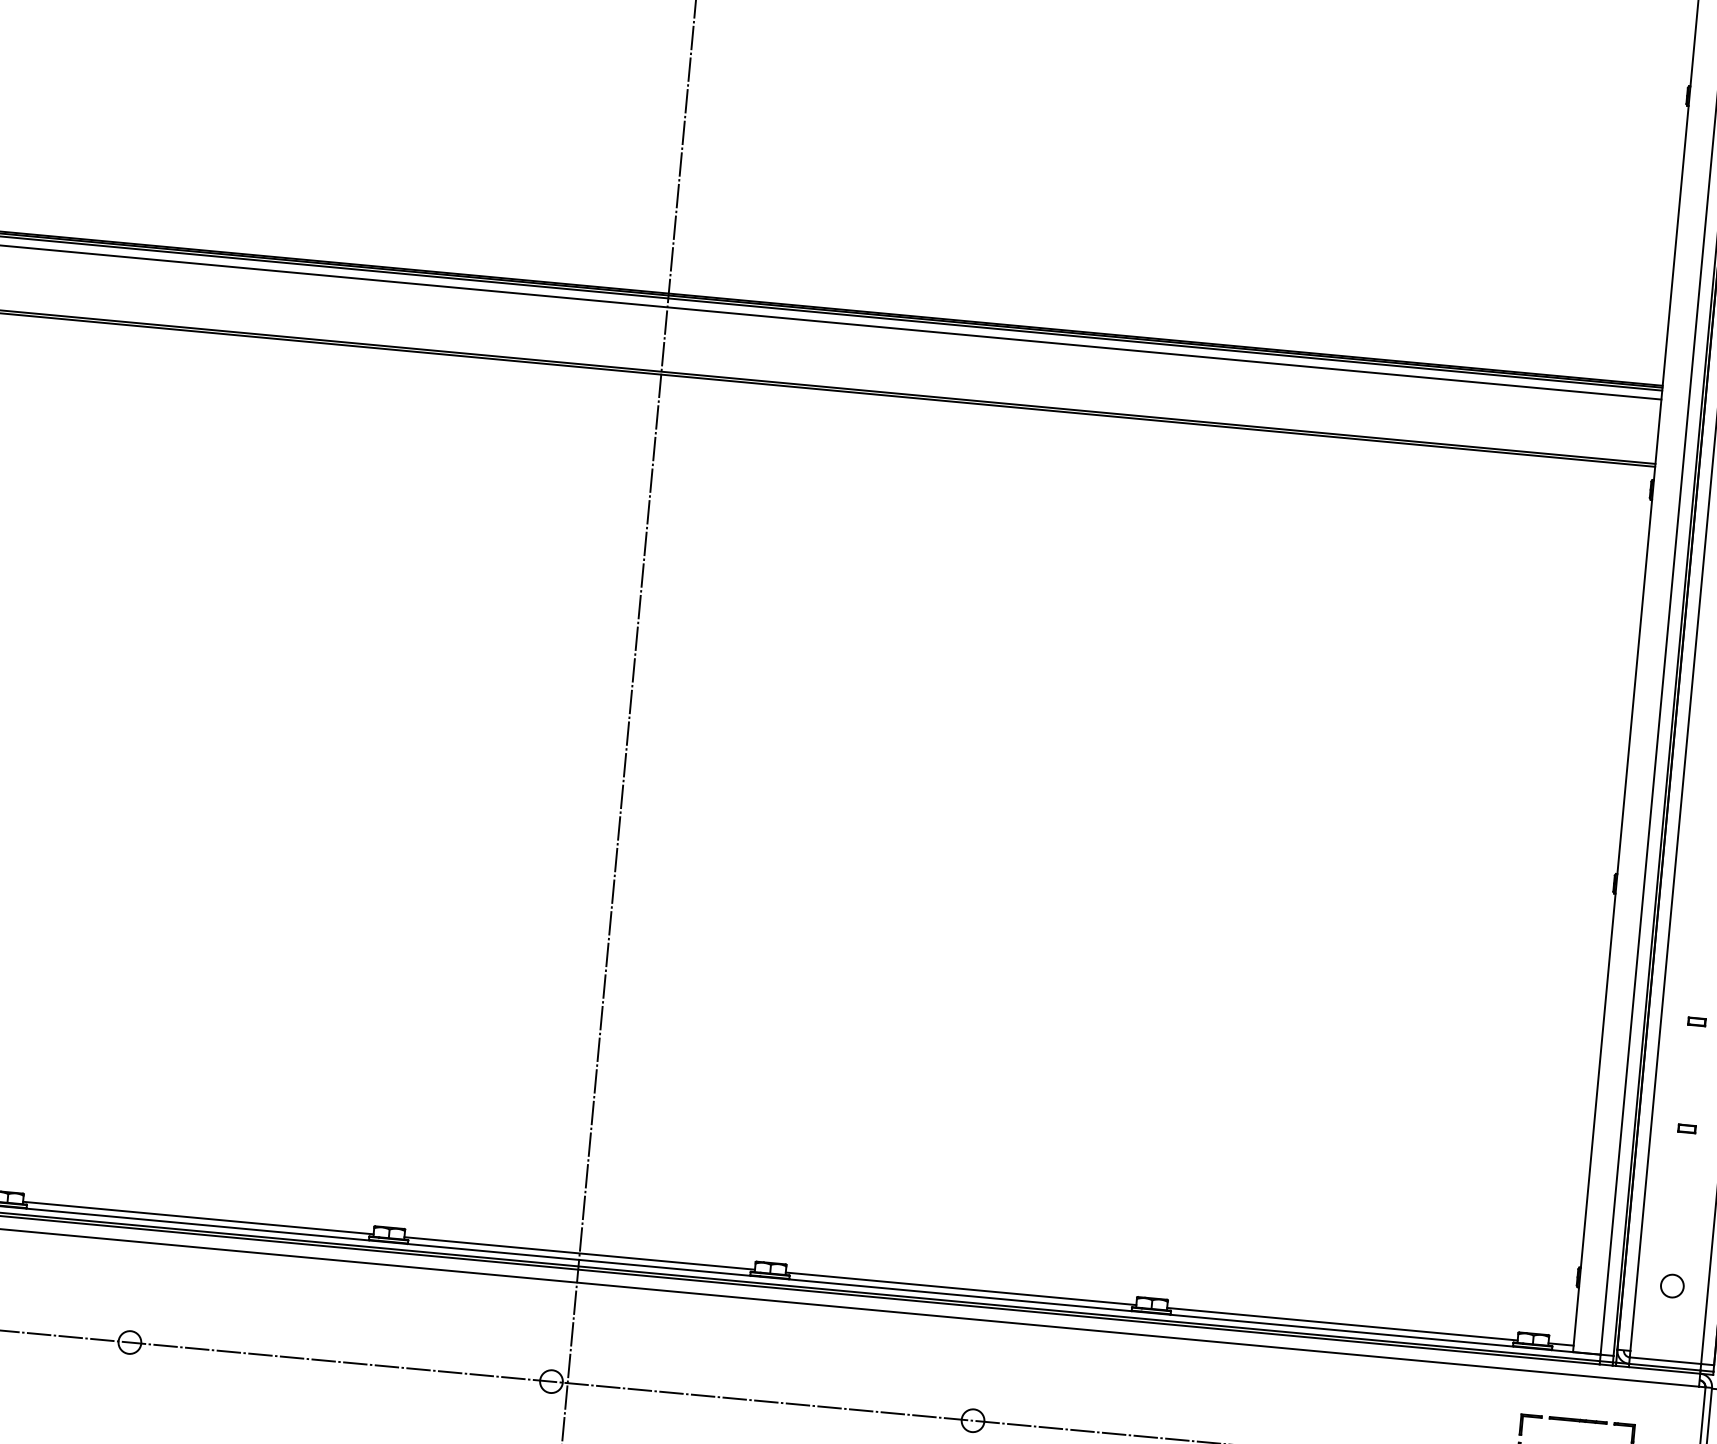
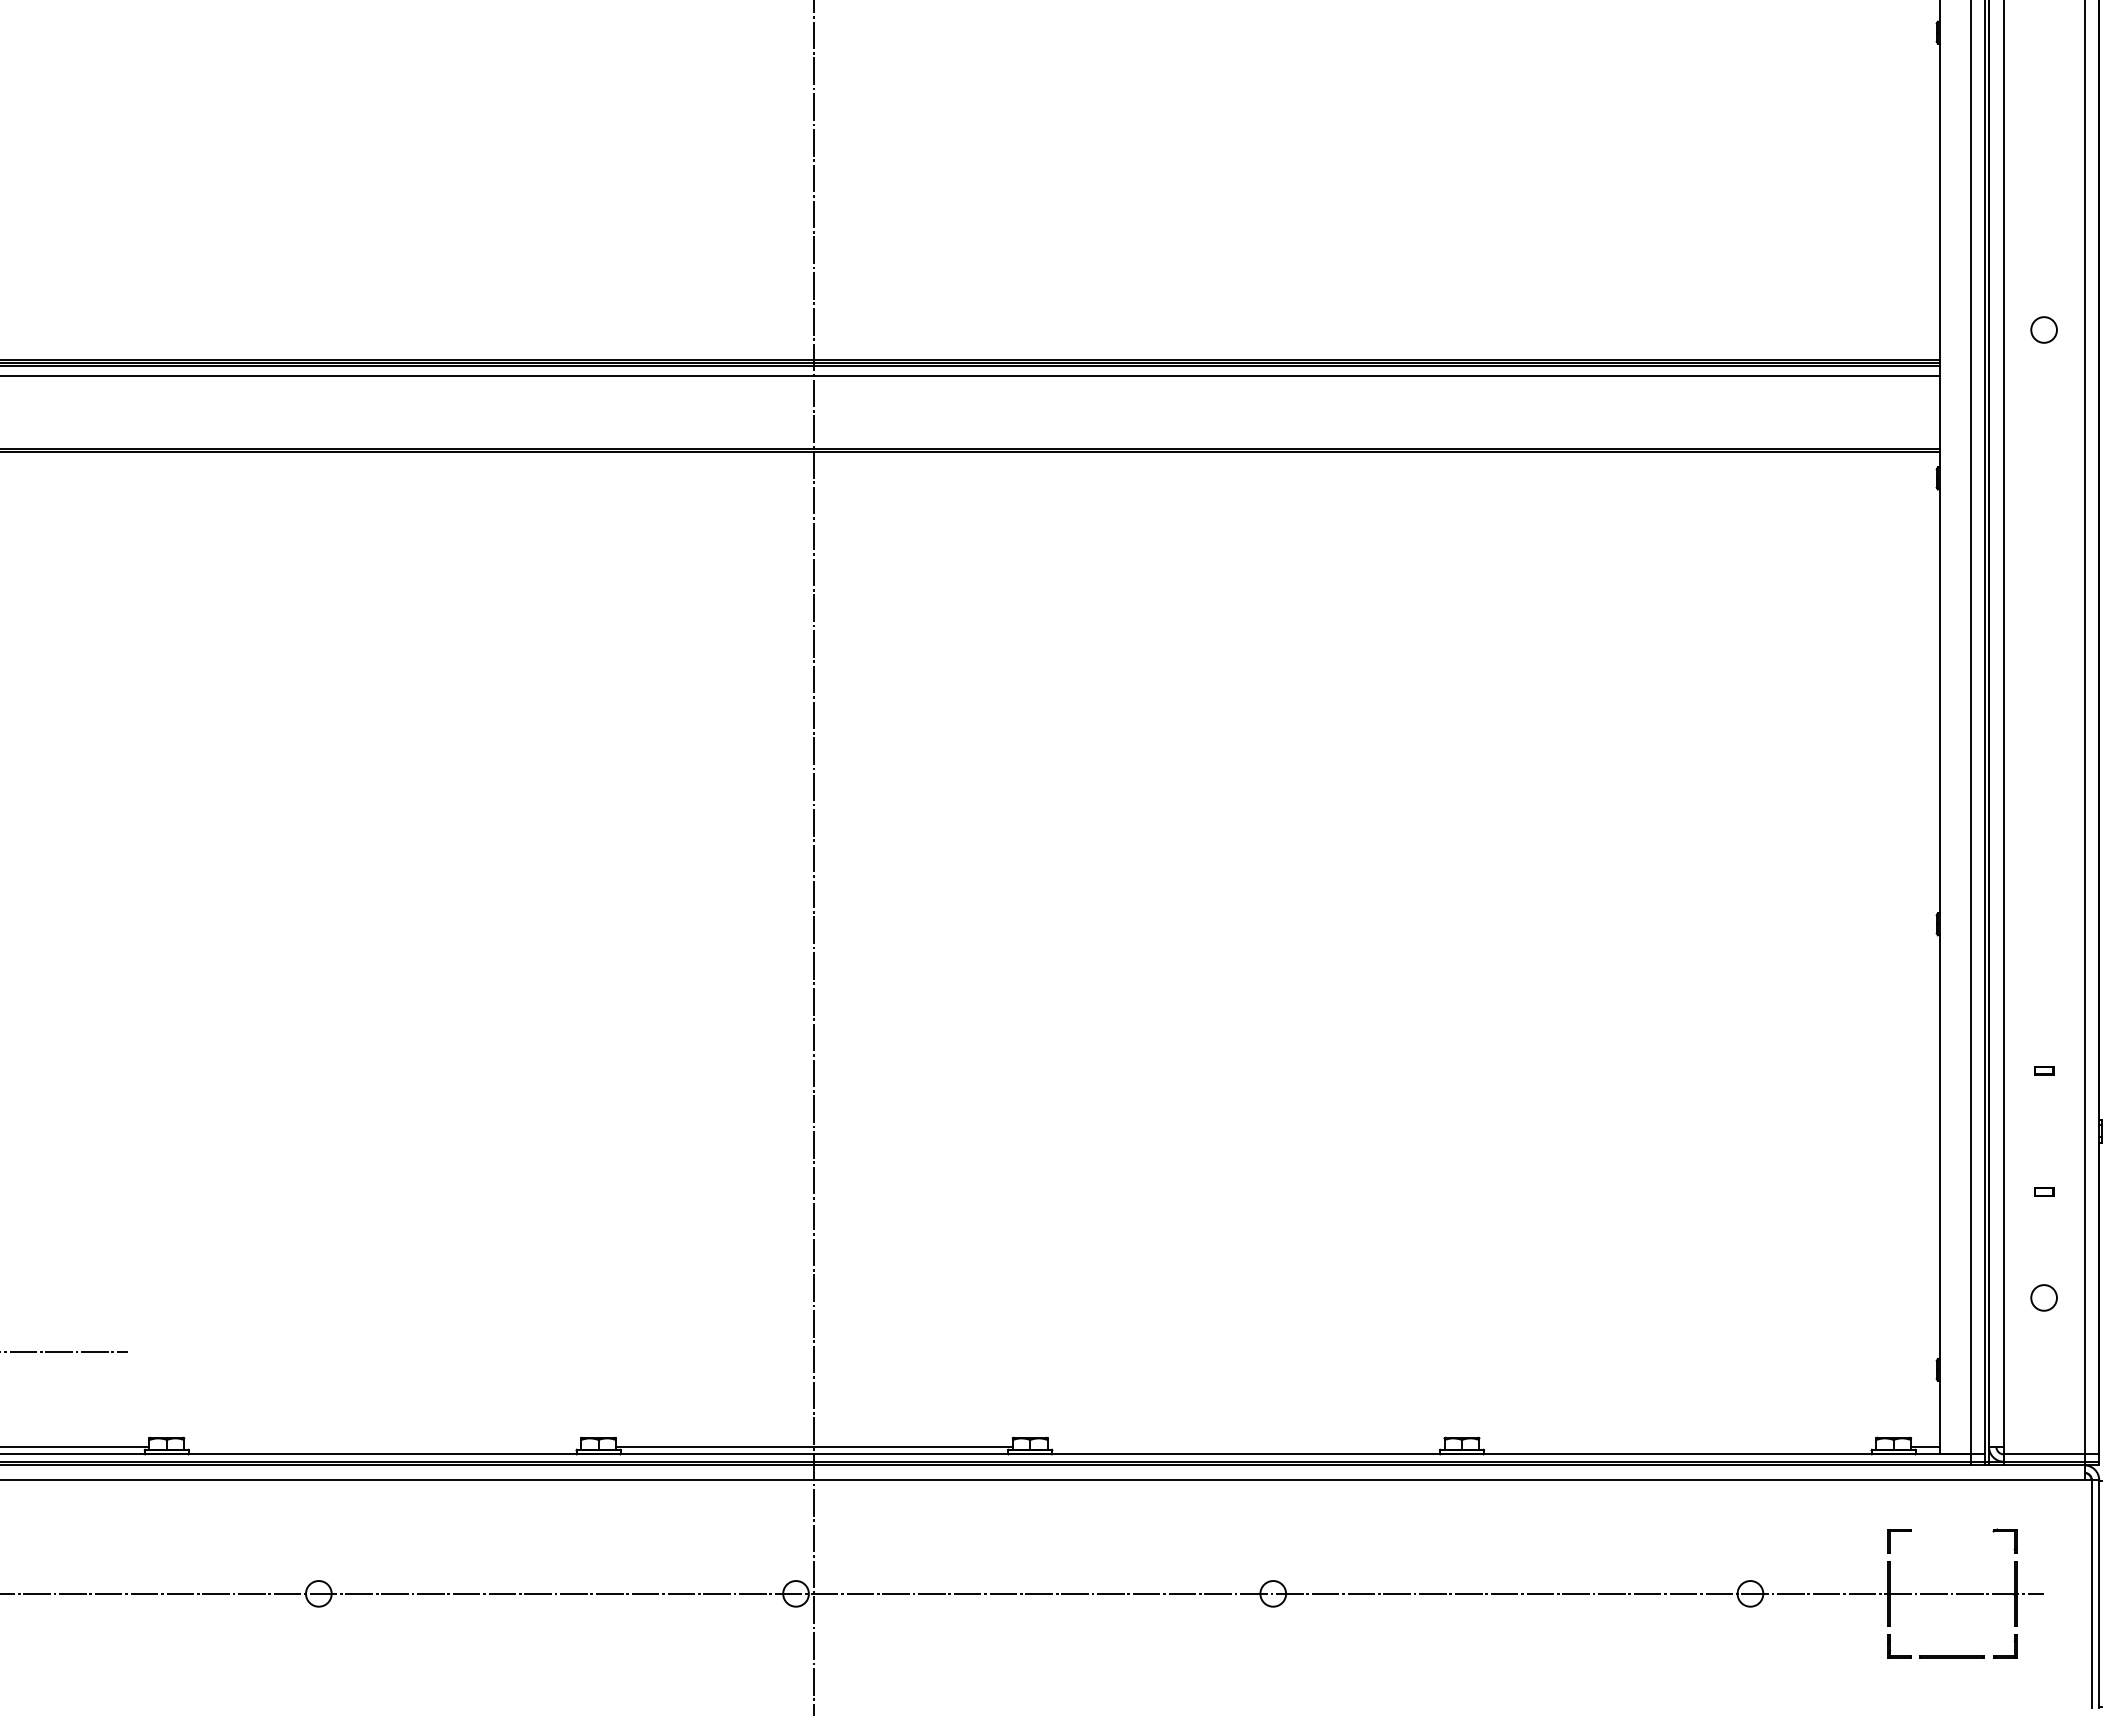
line: (198, 1218) -> (382, 1447), removed
circle: (1671, 1285) -> (2043, 1297), moved
line: (960, 1289) -> (1245, 1447), removed
line: (1342, 1324) -> (1677, 1447), removed
line: (1577, 1420) -> (1951, 1530), removed

